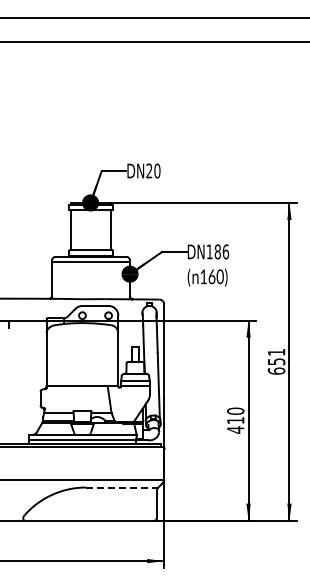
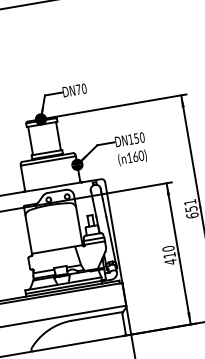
text: (149, 170) -> (78, 89), DN20 -> DN70
text: (221, 251) -> (139, 137), DN186 -> DN150
line: (122, 487) -> (97, 316), dashed -> solid

